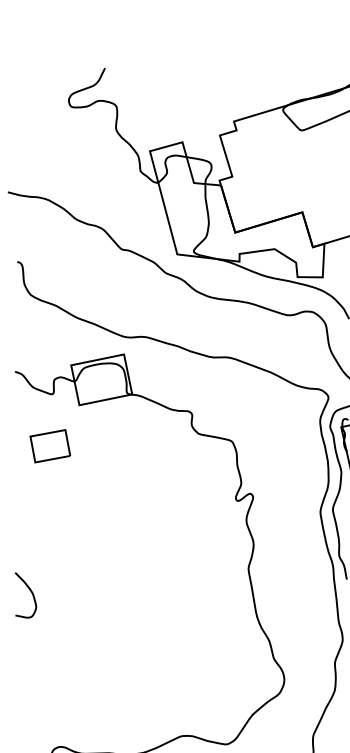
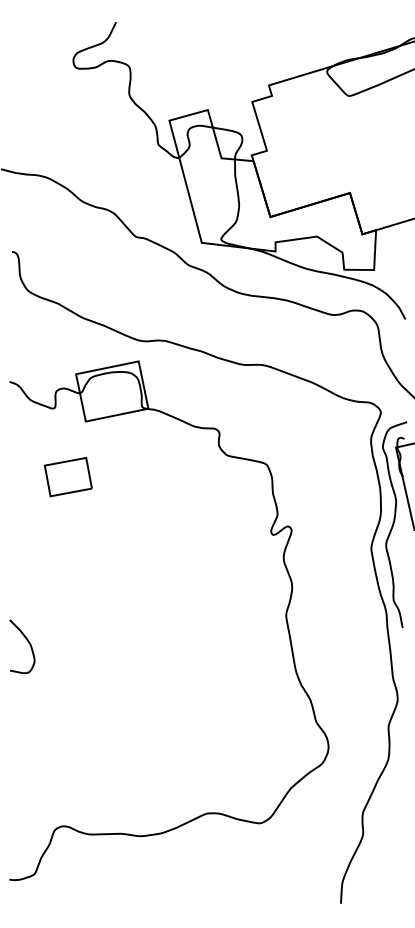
part: (49, 446) -> (67, 477), moved

